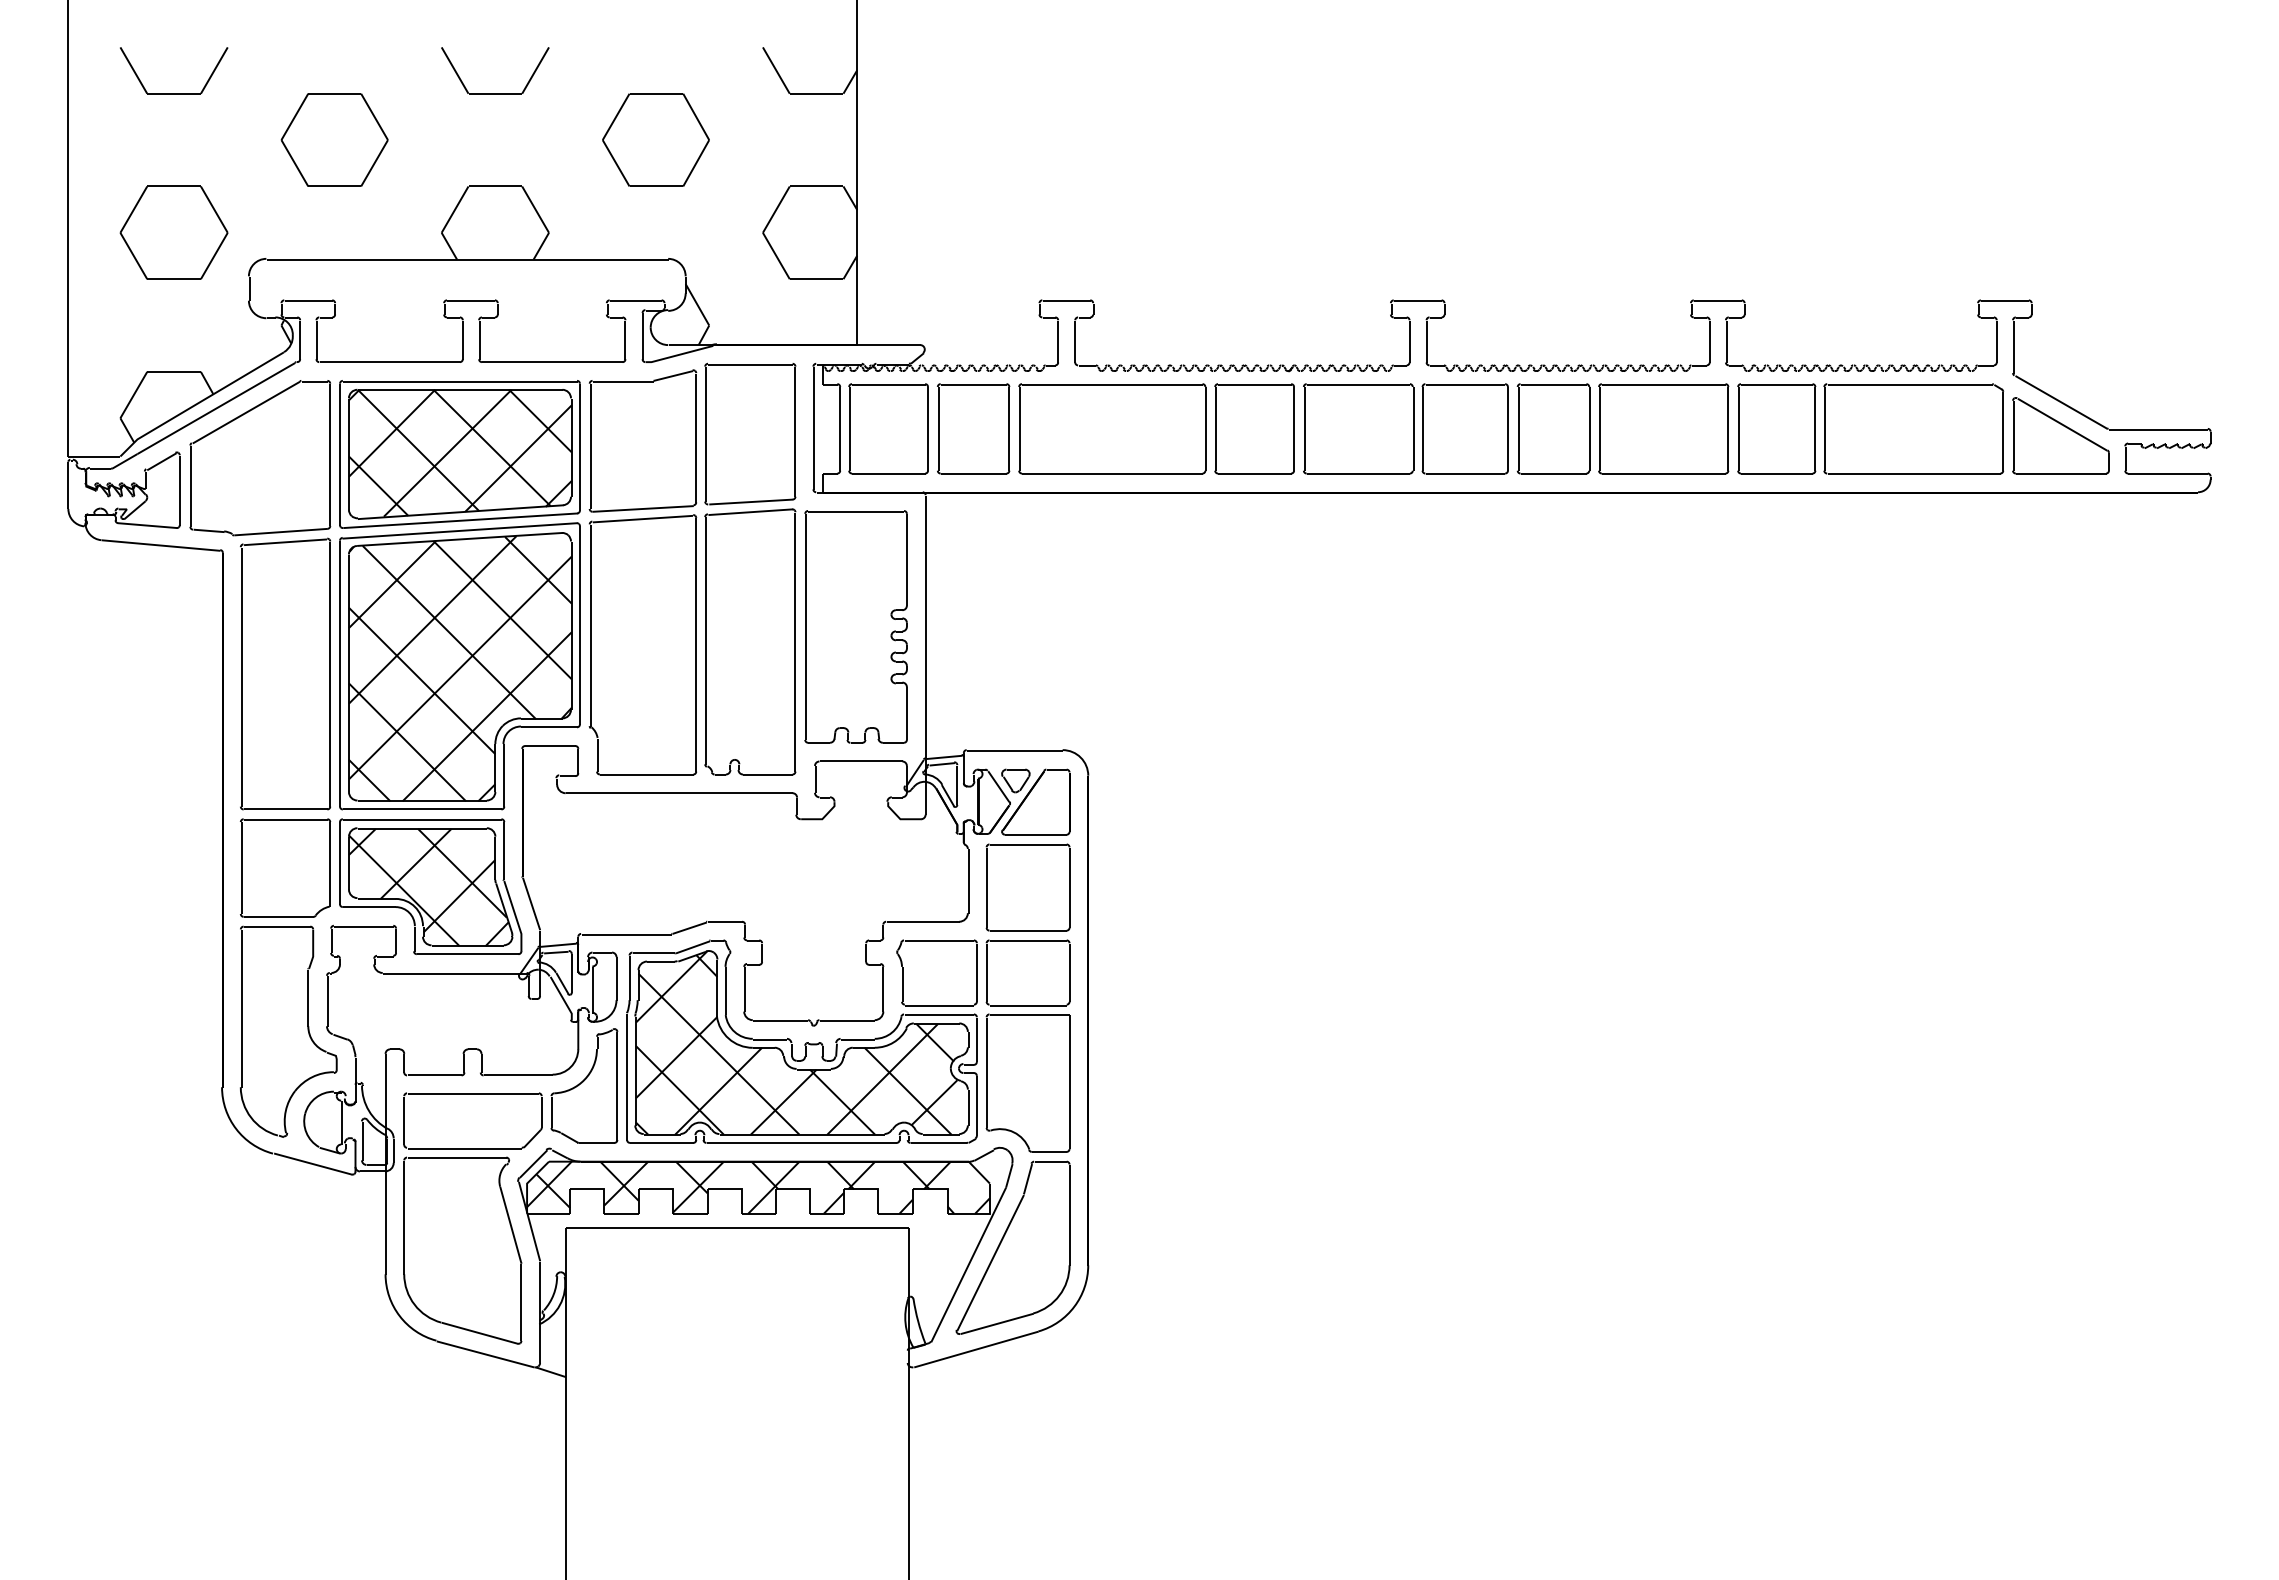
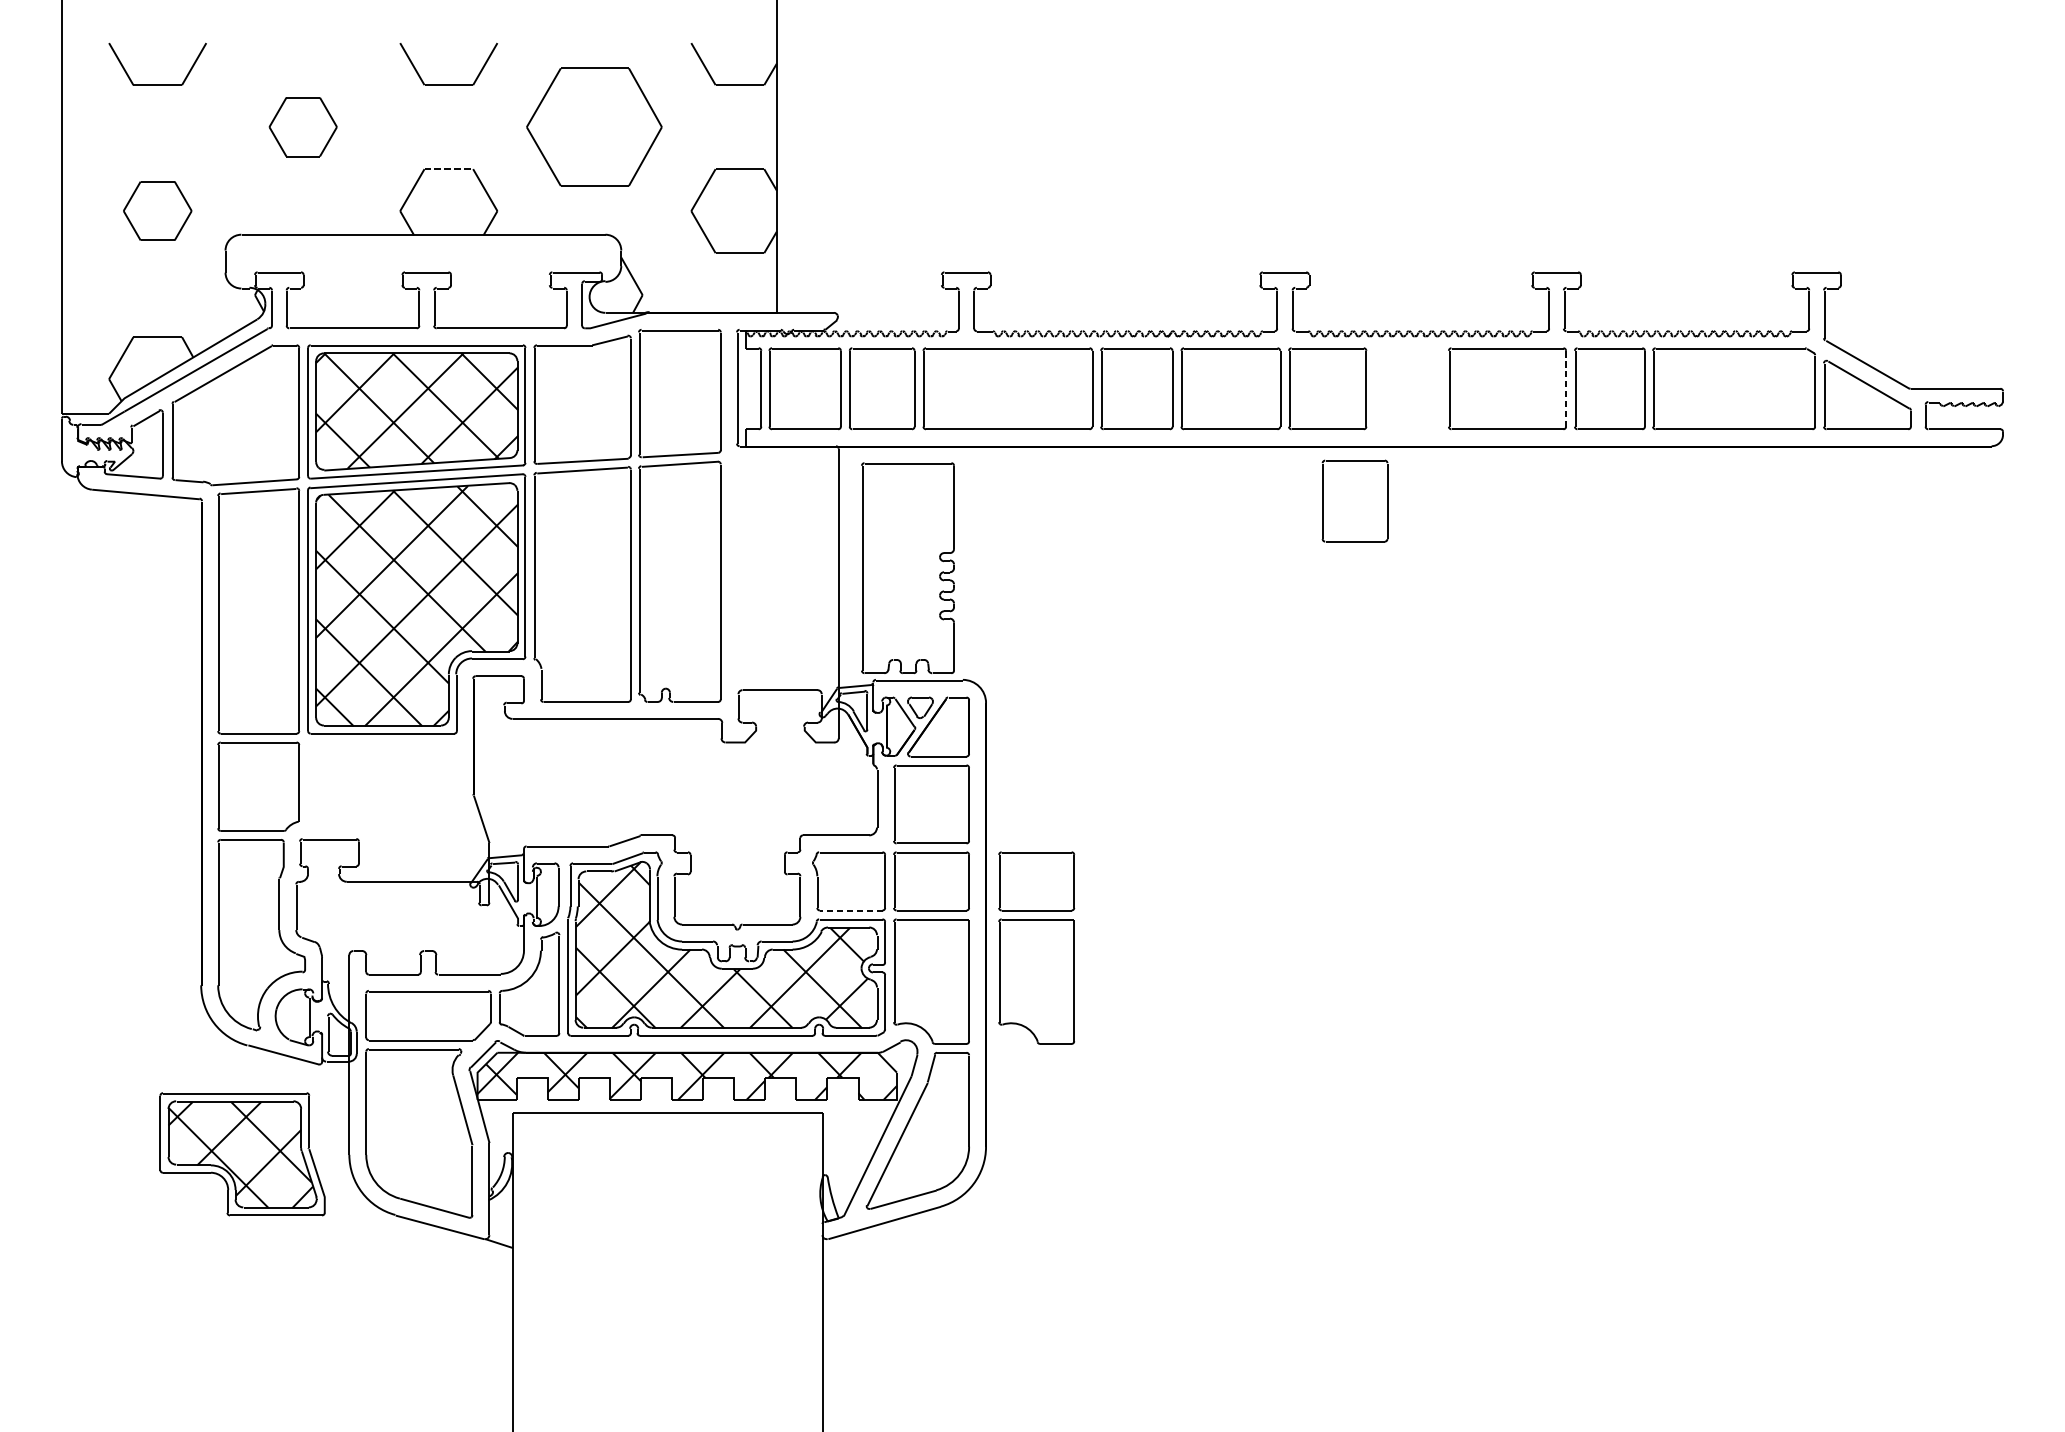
part: (334, 139) -> (303, 126), size x0.7
part: (655, 139) -> (593, 126), size x1.4
line: (495, 186) -> (448, 169), solid -> dashed
part: (173, 232) -> (157, 210), size x0.7
part: (1553, 428) -> (1355, 500), moved
line: (1728, 429) -> (1566, 389), solid -> dashed
part: (855, 626) -> (907, 567), moved
part: (430, 886) -> (242, 1154), moved
line: (939, 1005) -> (851, 911), solid -> dashed
part: (1143, 1045) -> (1036, 947), added

